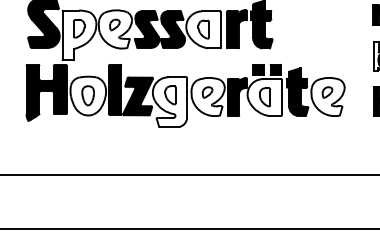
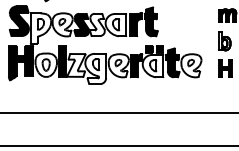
fill: (172, 28) -> (97, 24), removed
fill: (138, 96) -> (76, 65), removed

